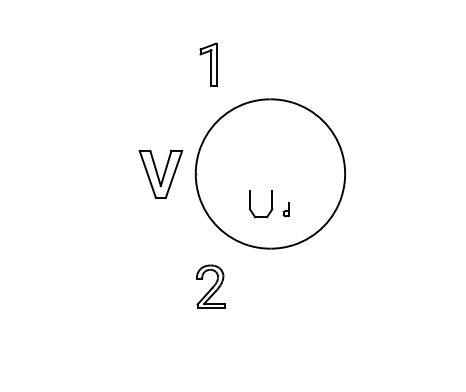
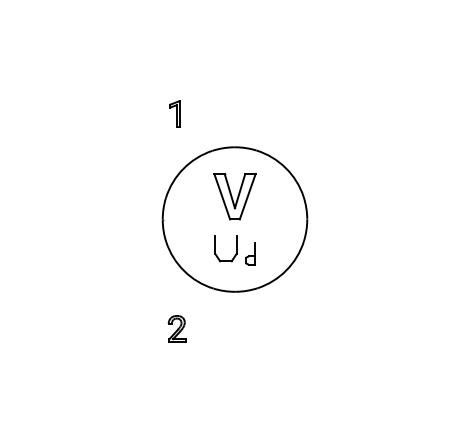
part: (207, 64) -> (174, 113), size x0.62
part: (160, 173) -> (234, 196), moved
part: (286, 209) -> (250, 253), size x1.67
part: (210, 286) -> (176, 328), size x0.62

